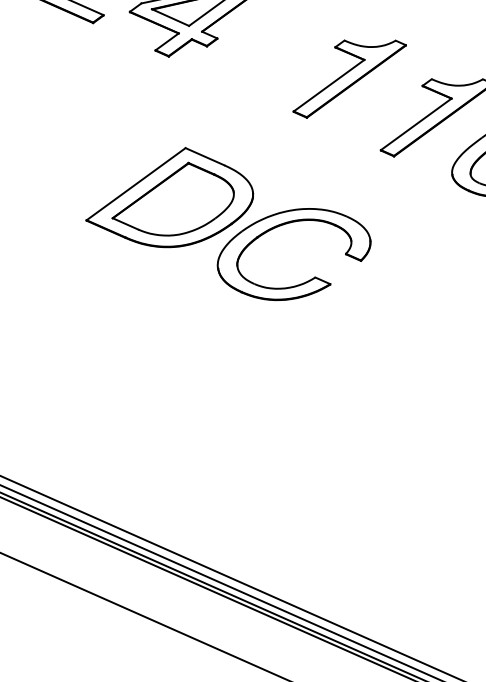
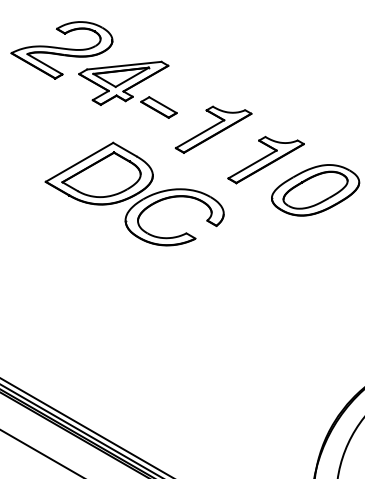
part: (259, 50) -> (158, 107), added
part: (227, 223) -> (134, 193), moved

